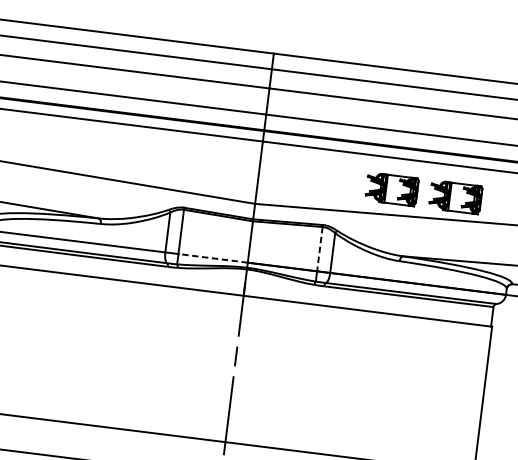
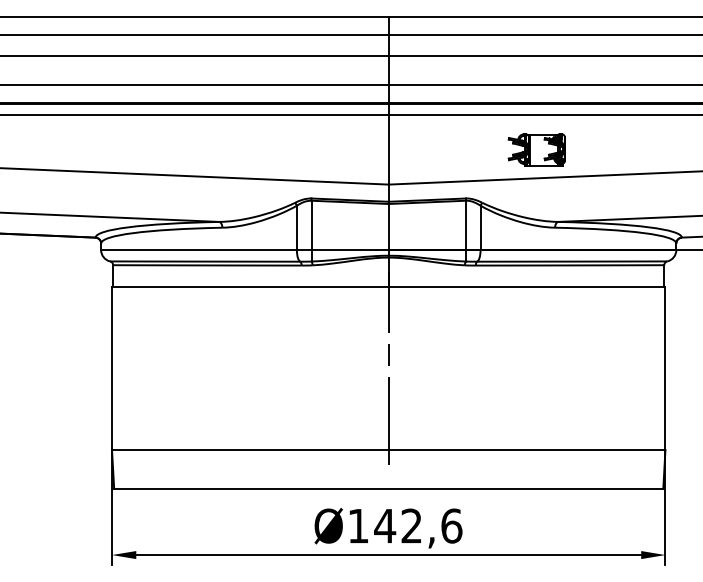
part: (455, 196) -> (607, 149), removed
line: (319, 249) -> (465, 225), dashed -> solid
line: (213, 258) -> (350, 250), dashed -> solid

